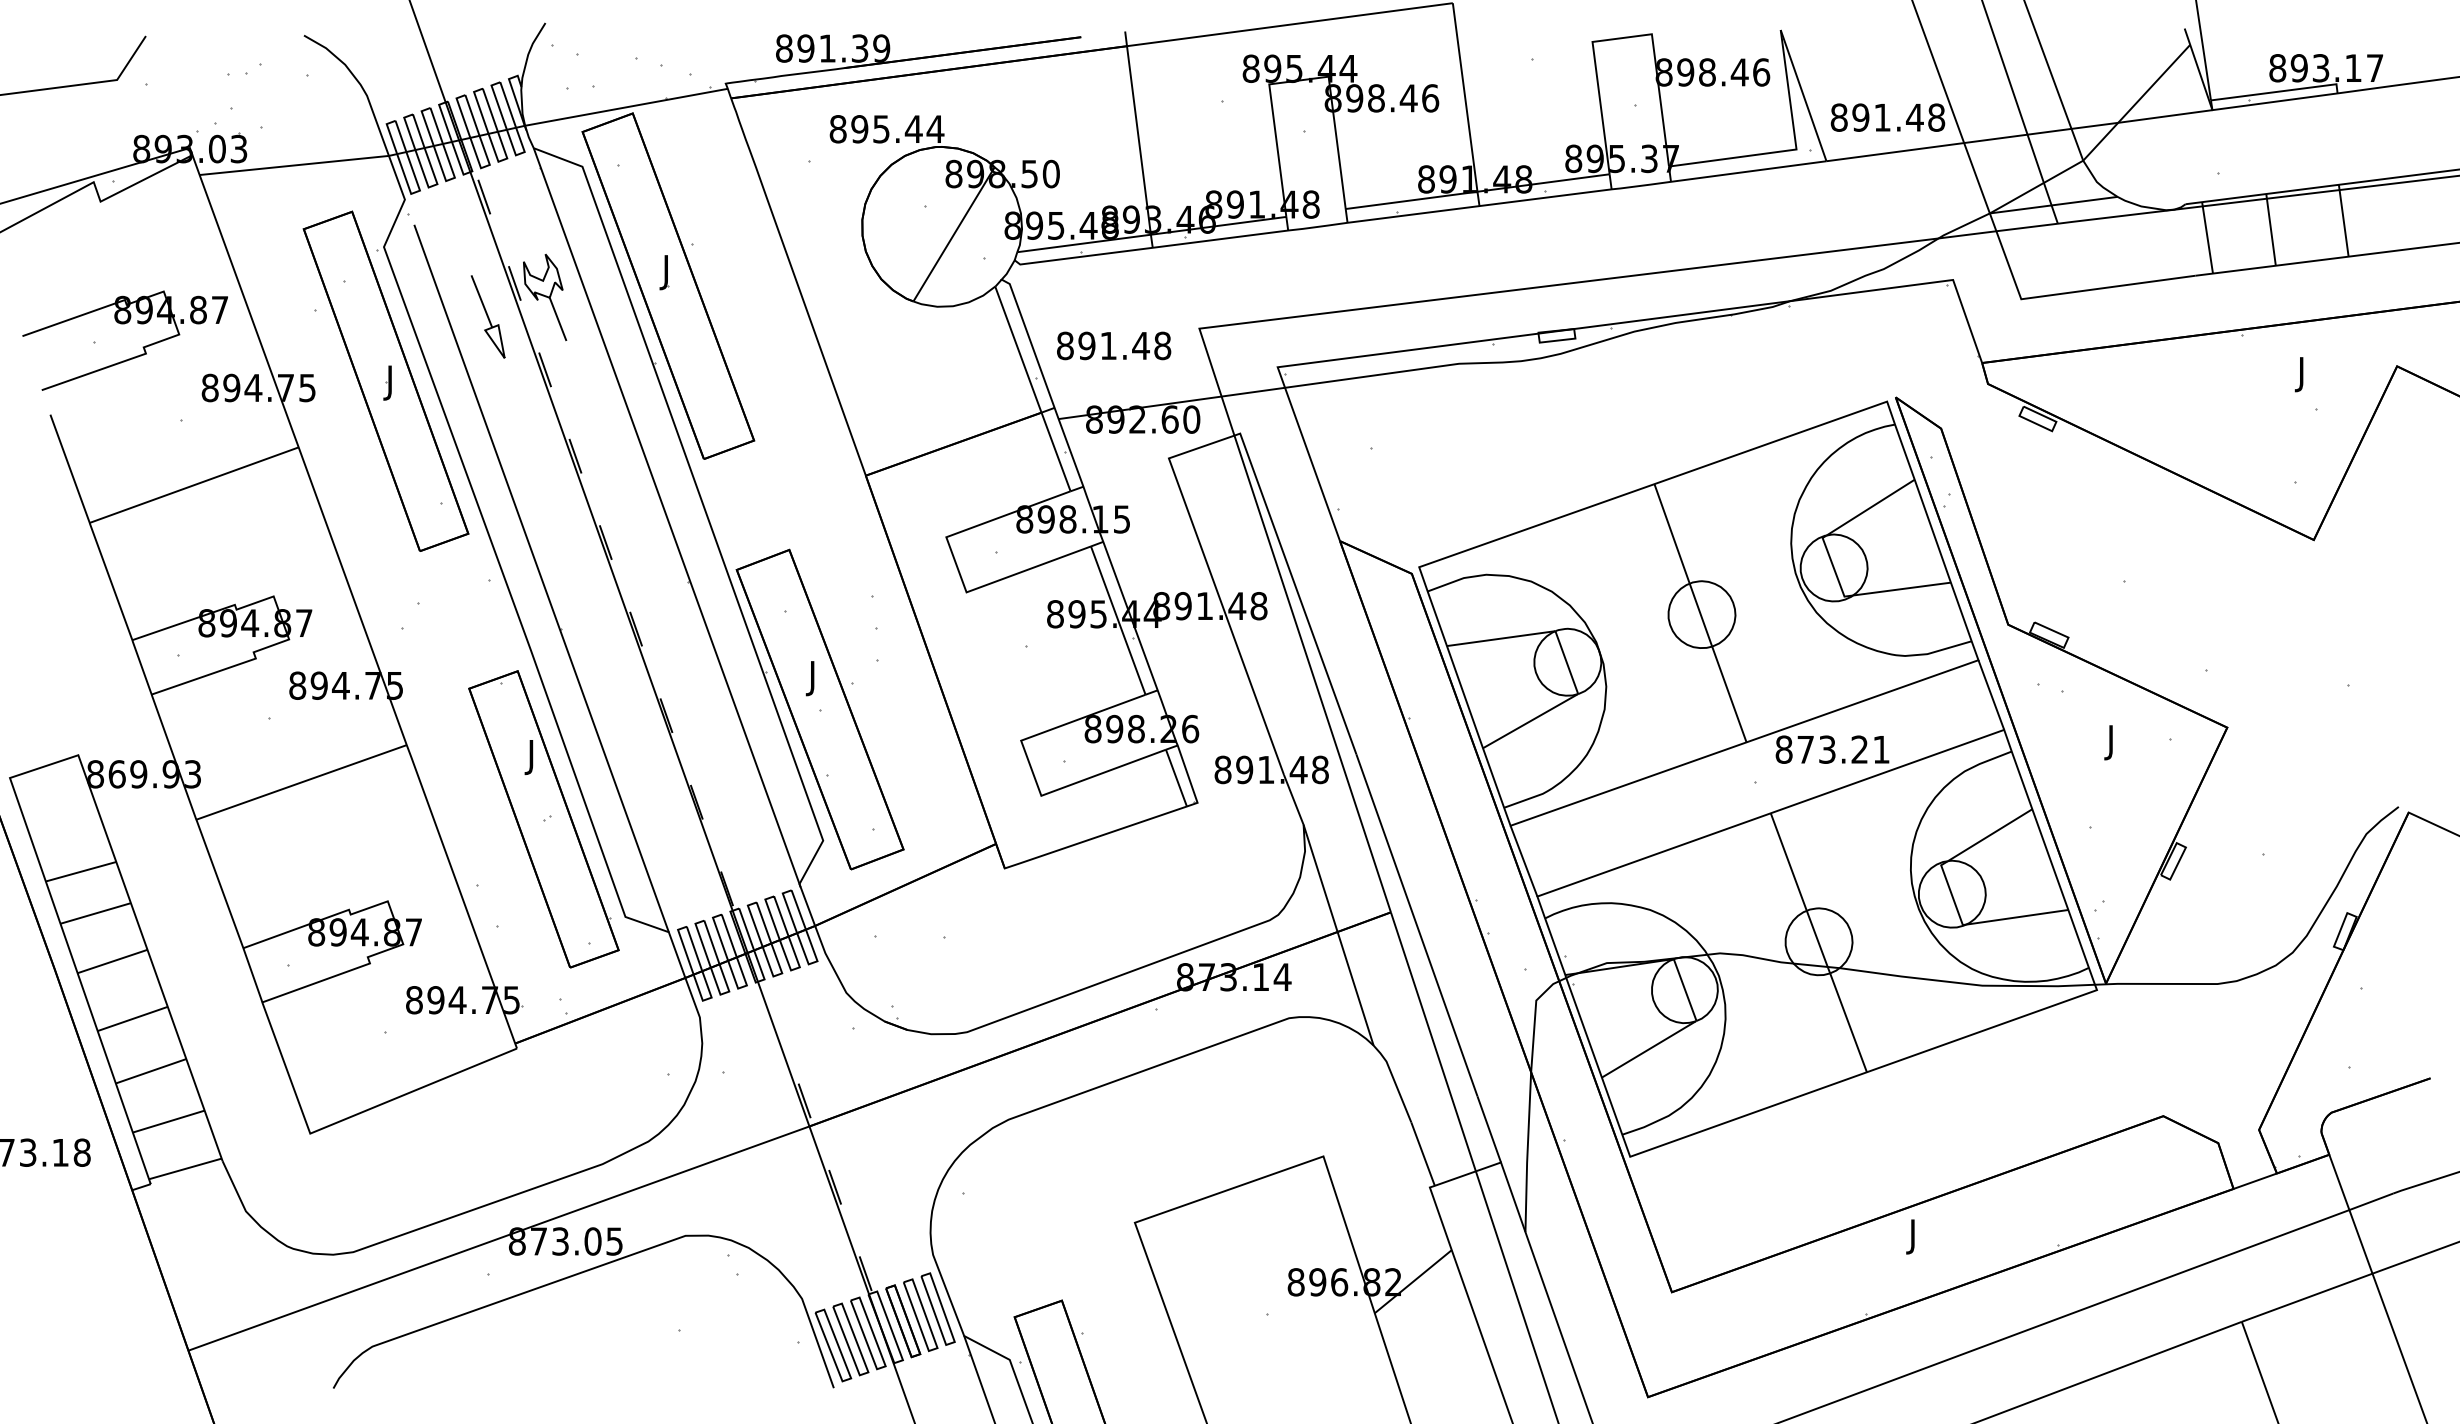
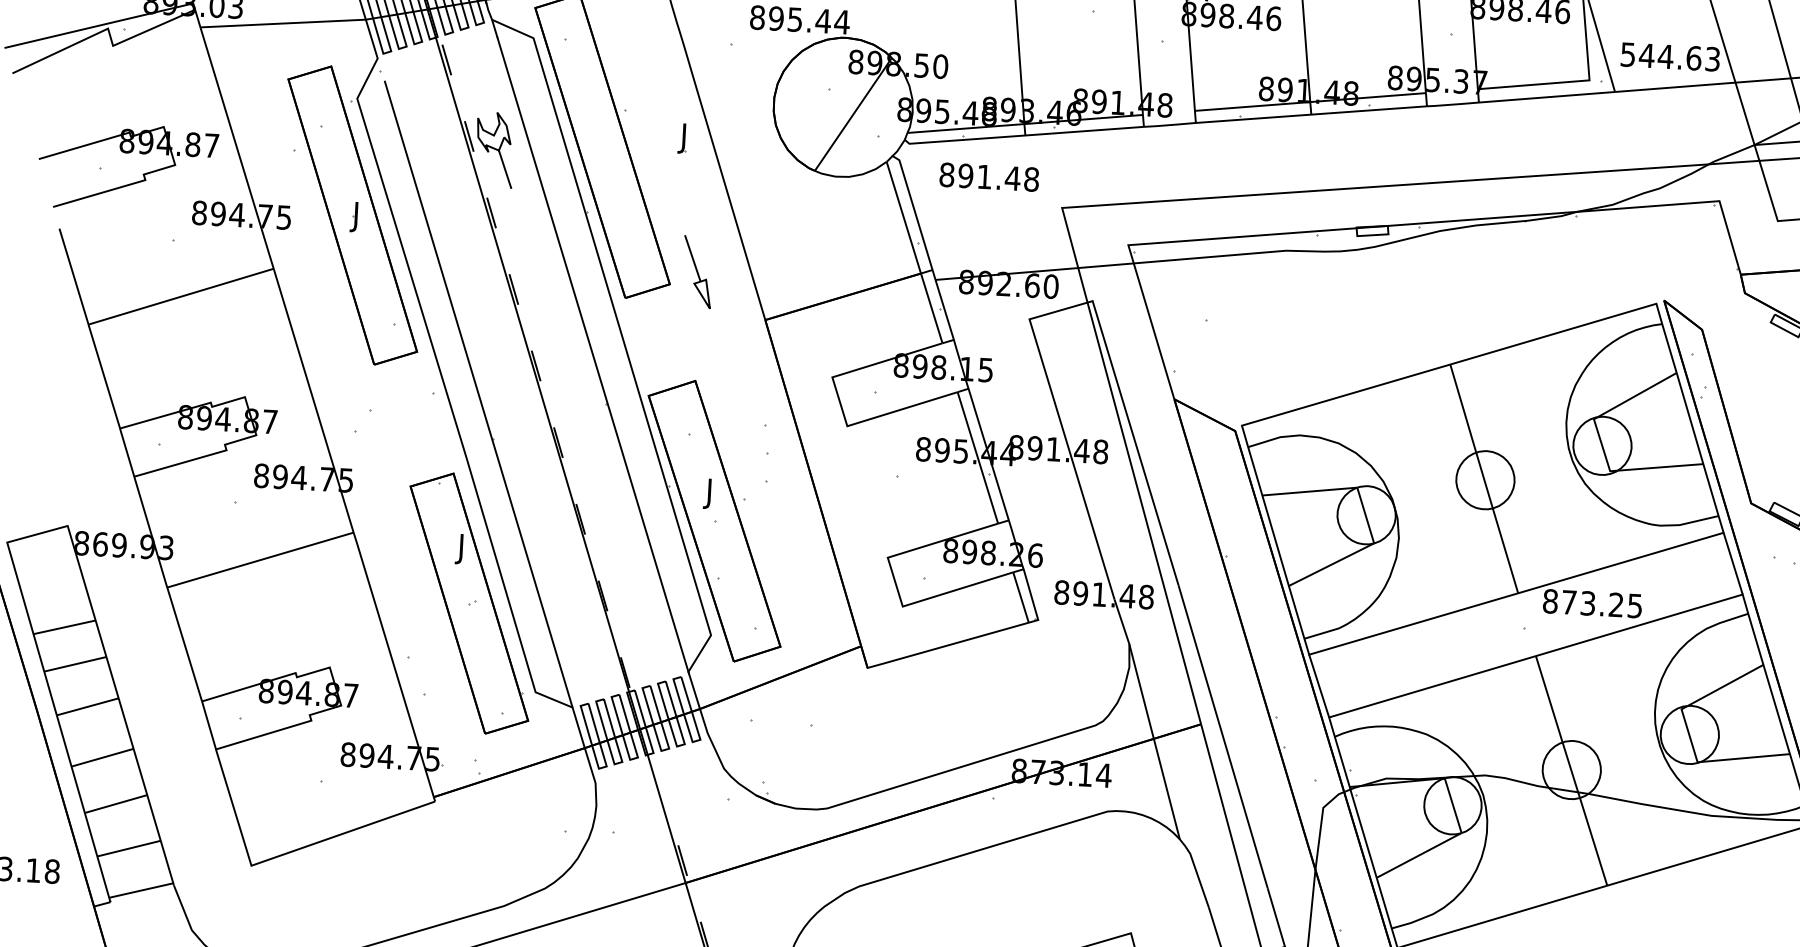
text: (1887, 117) -> (1670, 56), 891.48 -> 544.63
part: (664, 272) -> (682, 138), moved
part: (487, 316) -> (697, 271), moved
text: (1114, 345) -> (989, 176), moved
text: (1881, 749) -> (1635, 605), 873.21 -> 873.25

